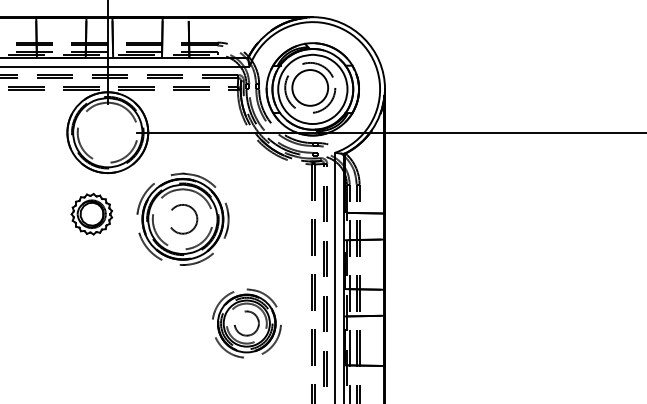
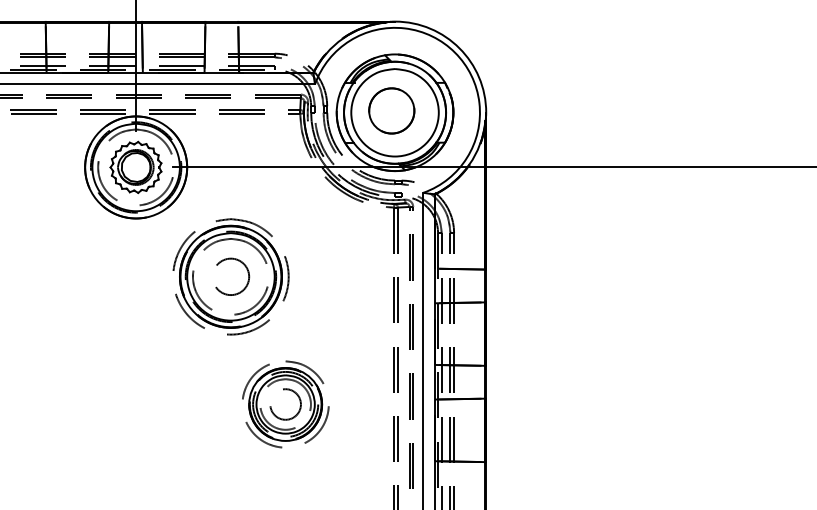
circle: (310, 87) -> (391, 110), size x0.71
part: (91, 214) -> (135, 167), moved
part: (246, 323) -> (285, 404), moved

